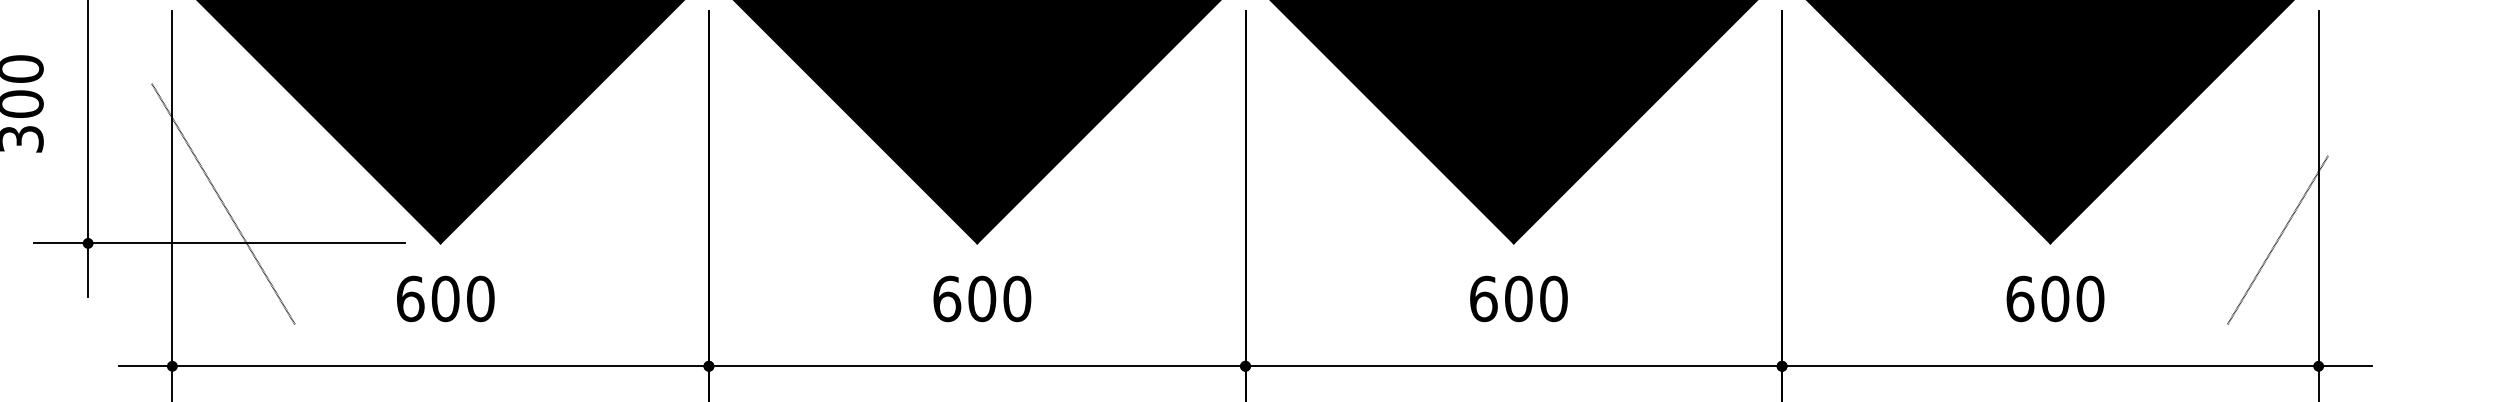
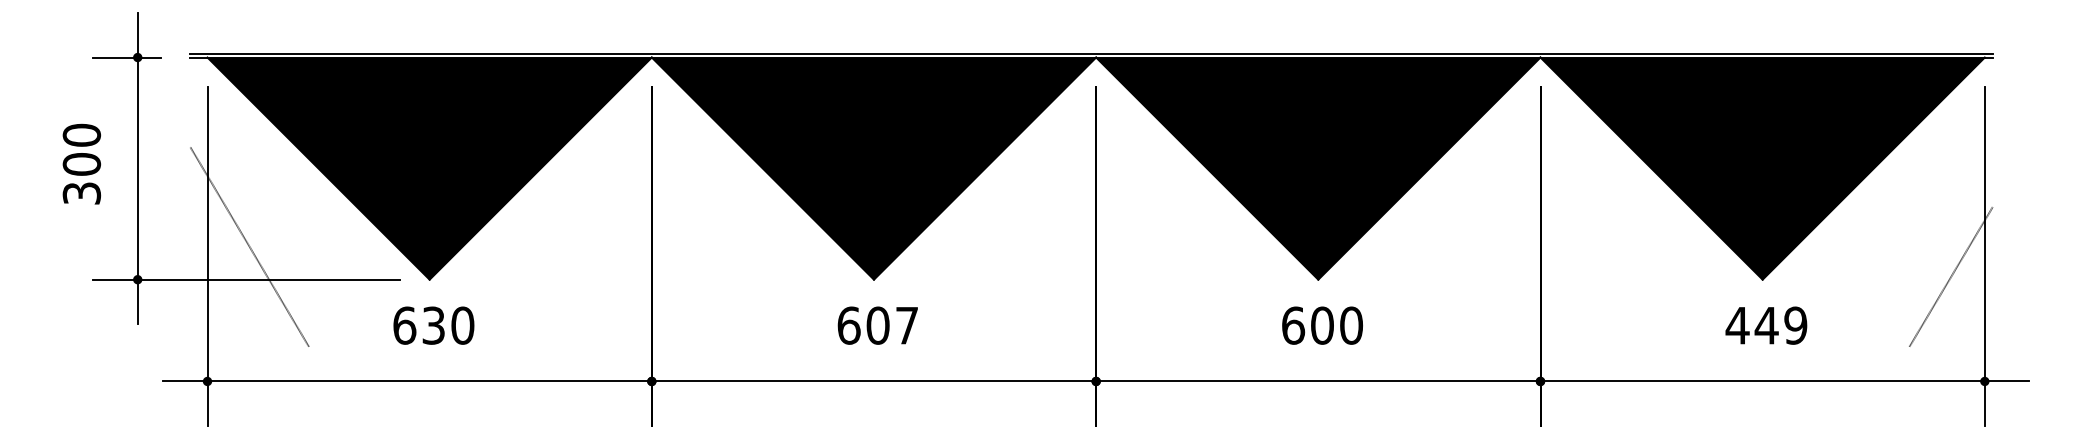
text: (445, 298) -> (433, 325), 600 -> 630
text: (1016, 298) -> (906, 325), 600 -> 607
text: (2055, 298) -> (1766, 325), 600 -> 449

